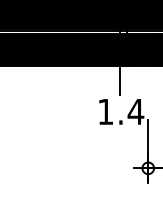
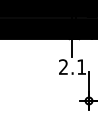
text: (120, 110) -> (72, 66), 1.4 -> 2.1

